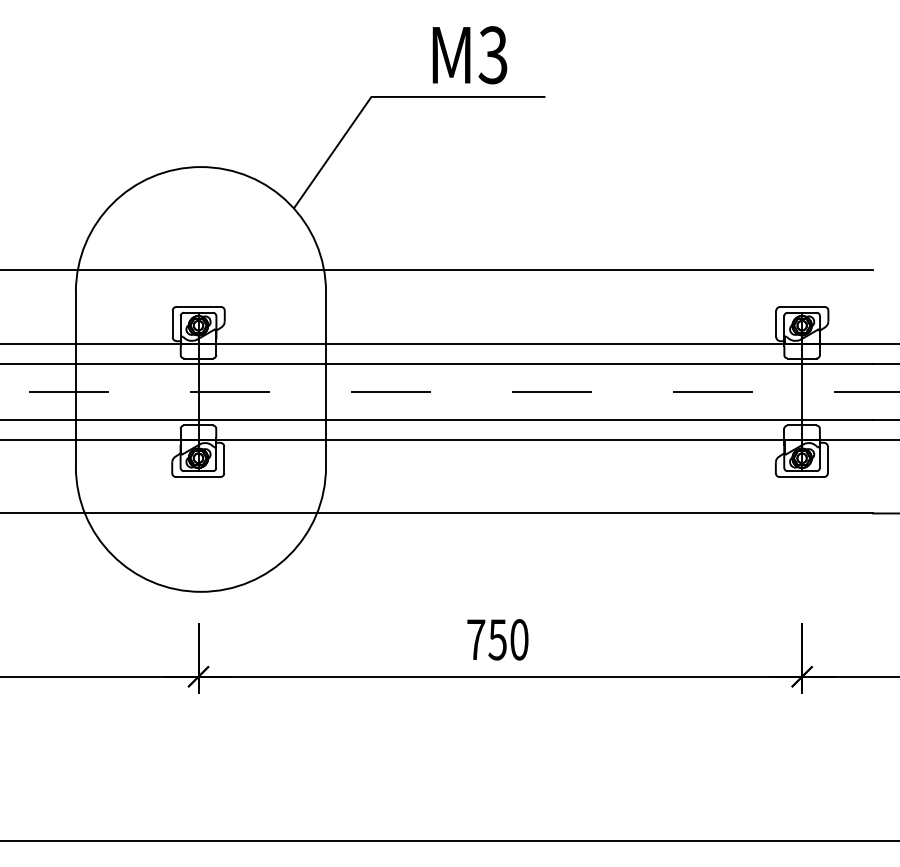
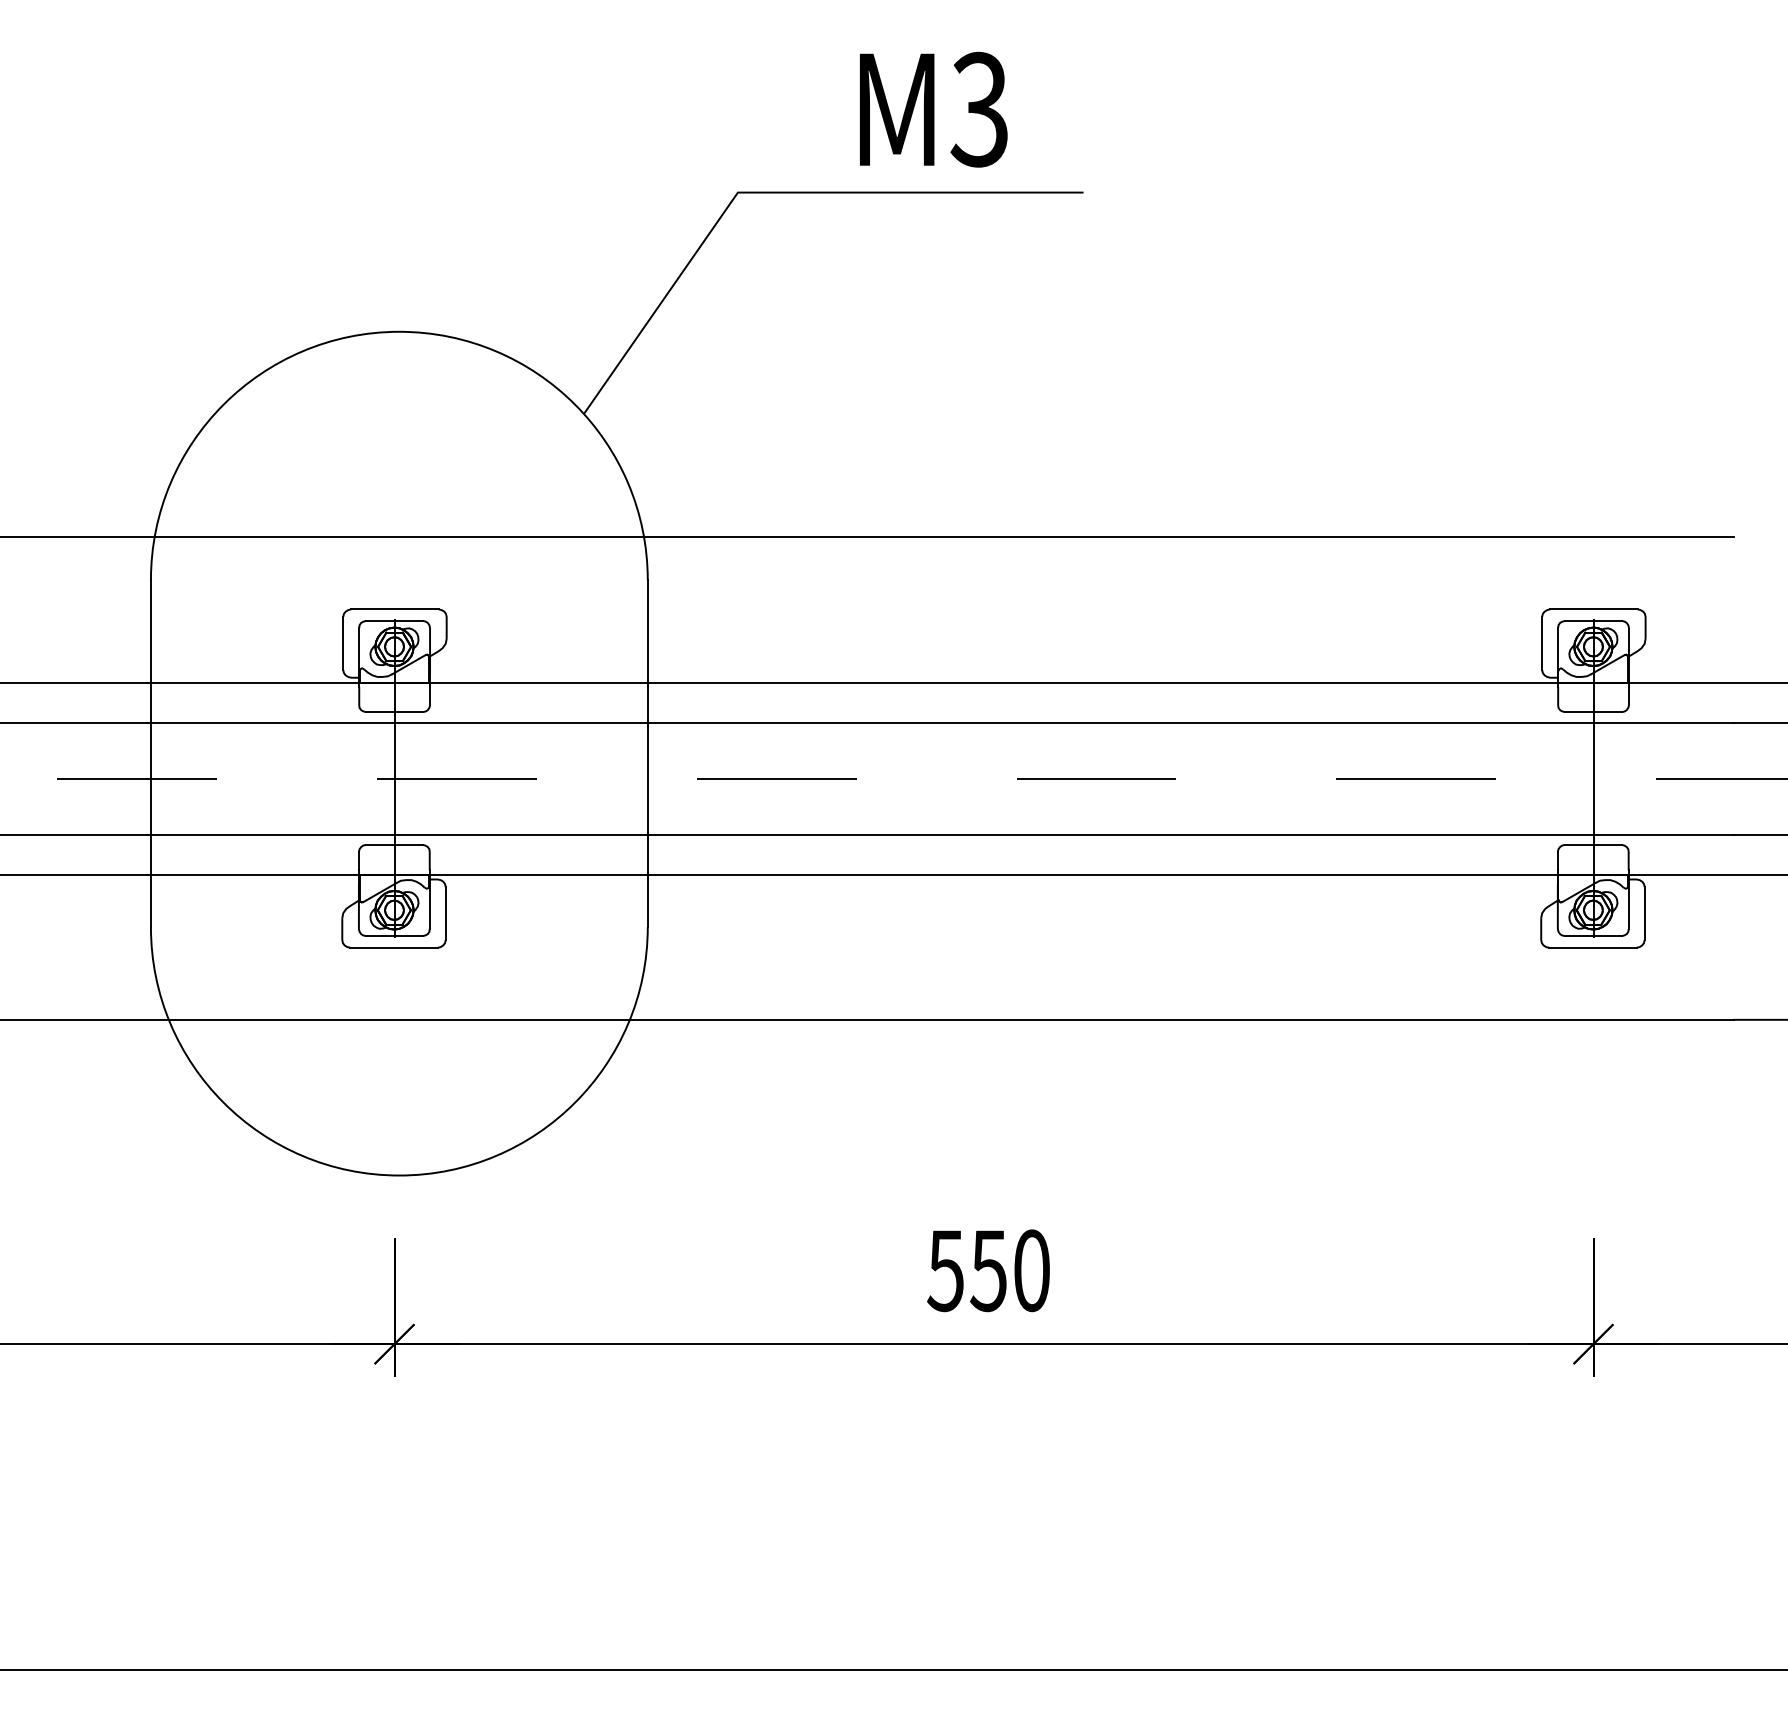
text: (475, 639) -> (944, 1270), 750 -> 550

